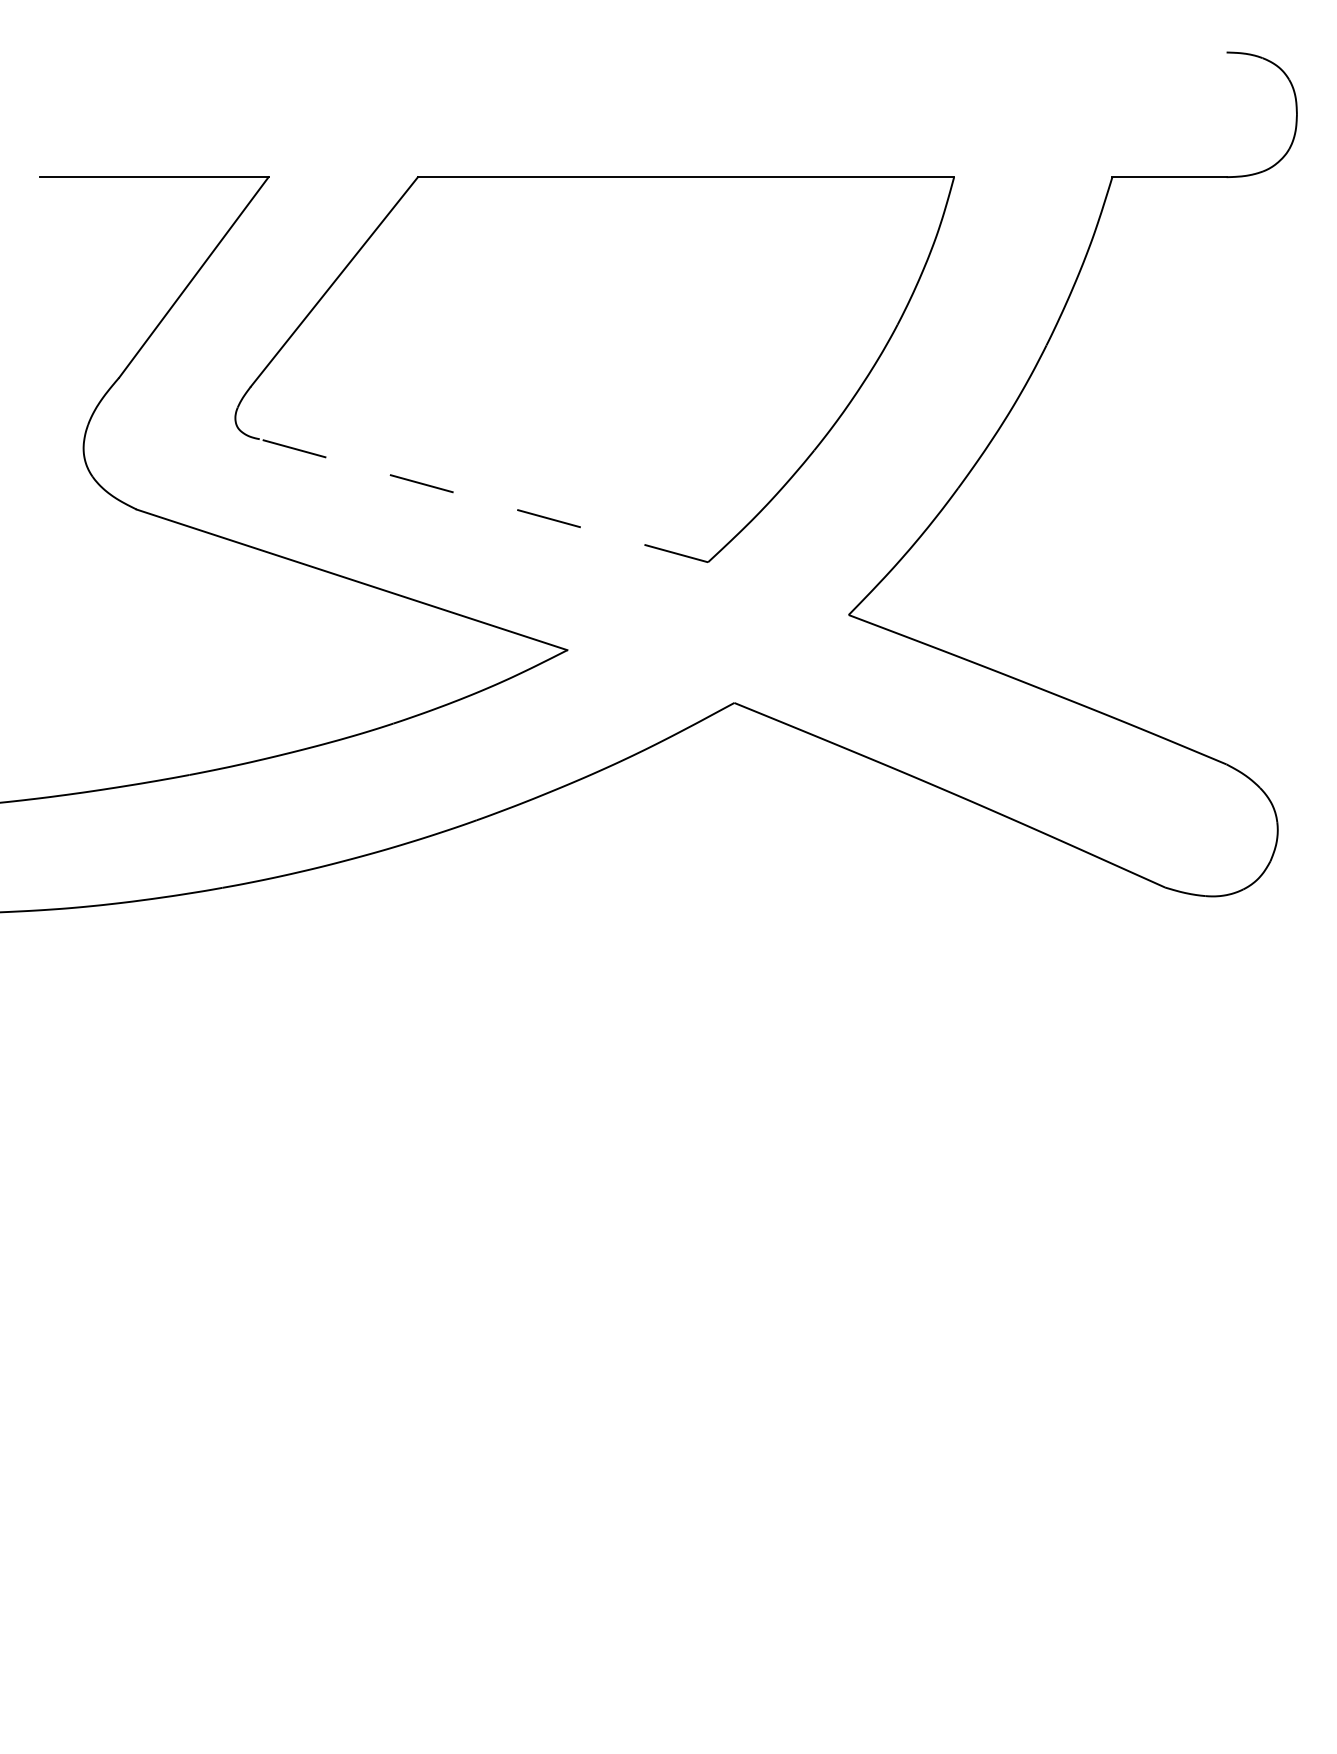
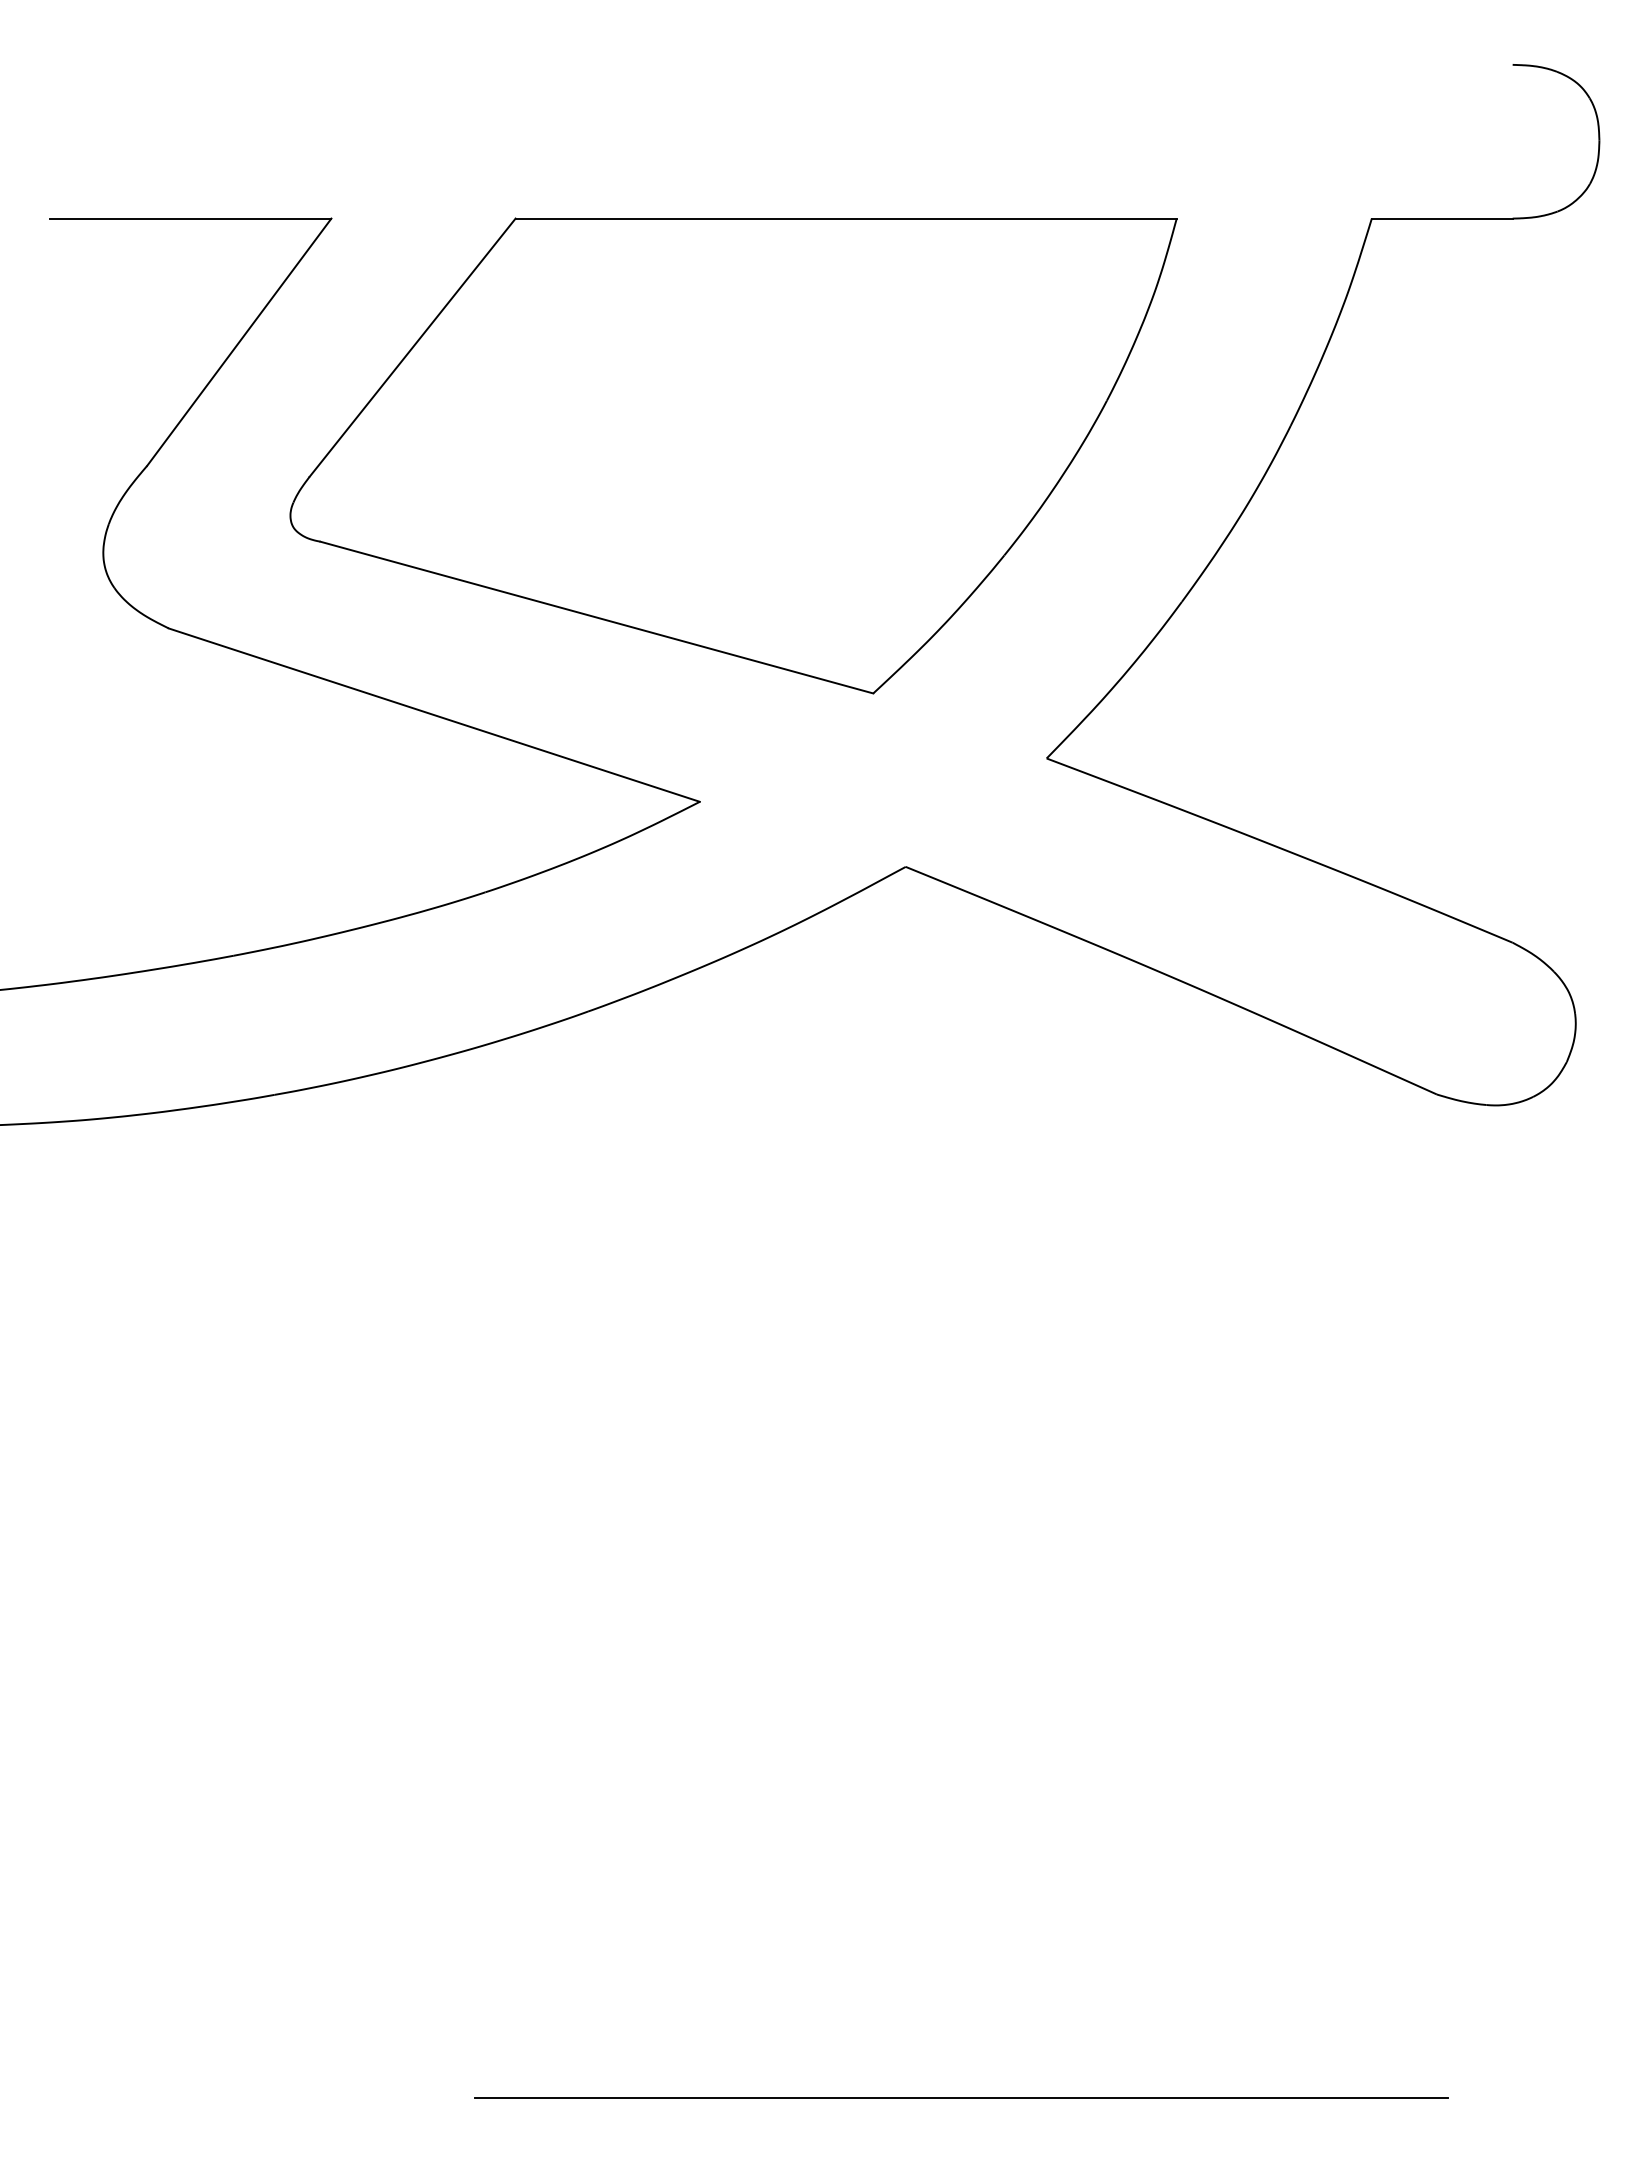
line: (483, 500) -> (596, 617), dashed -> solid
line: (779, 1701) -> (961, 2098), added

